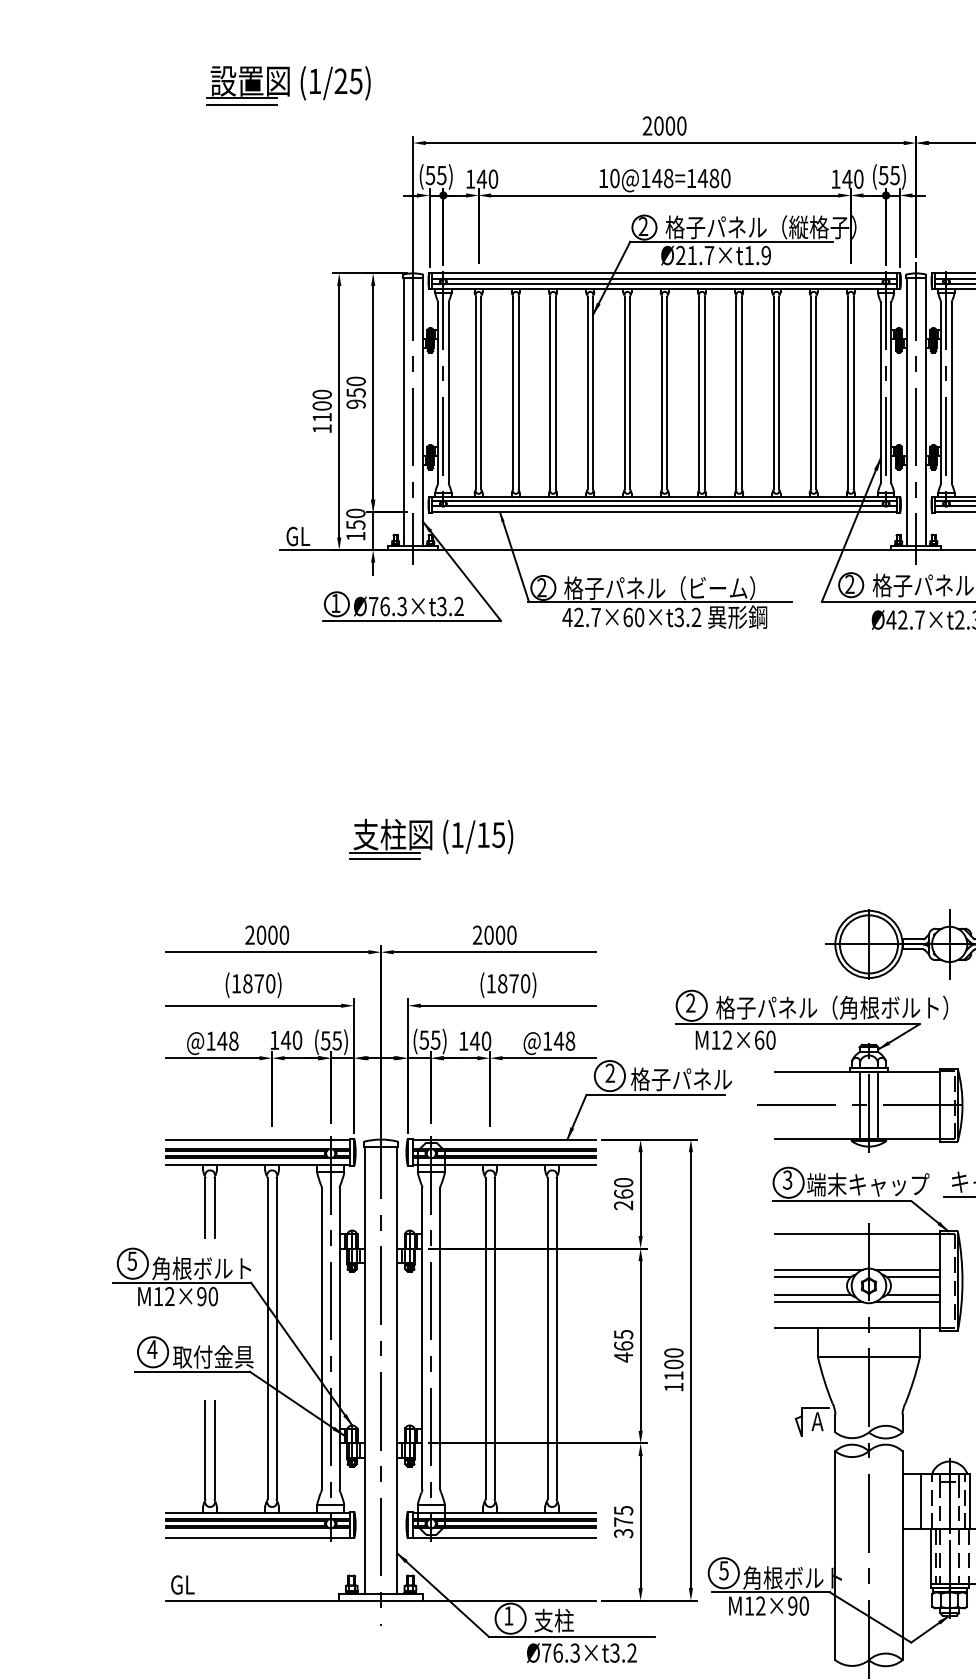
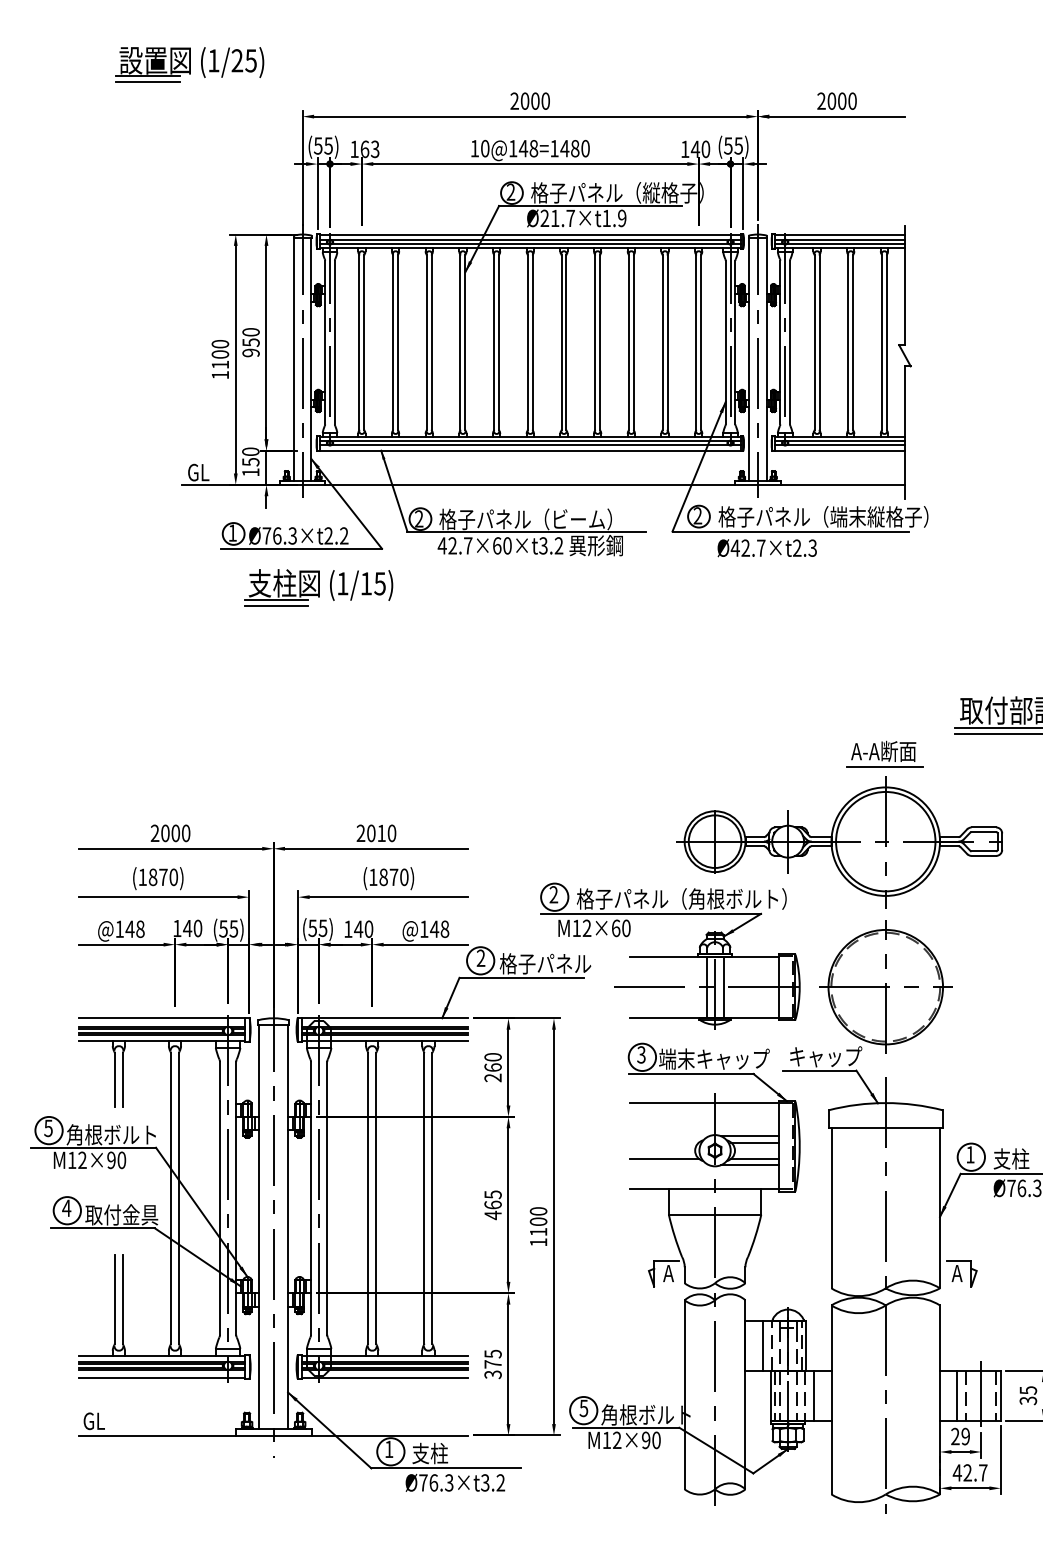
text: (487, 179) -> (369, 149), 140 -> 163
text: (441, 606) -> (328, 535), Ø76.3×t3.2 -> Ø76.3×t2.2
part: (430, 839) -> (318, 587), moved
text: (500, 935) -> (381, 833), 2000 -> 2010
line: (818, 1270) -> (669, 1136), removed
line: (811, 1276) -> (663, 1142), removed
line: (818, 1302) -> (669, 1165), removed

